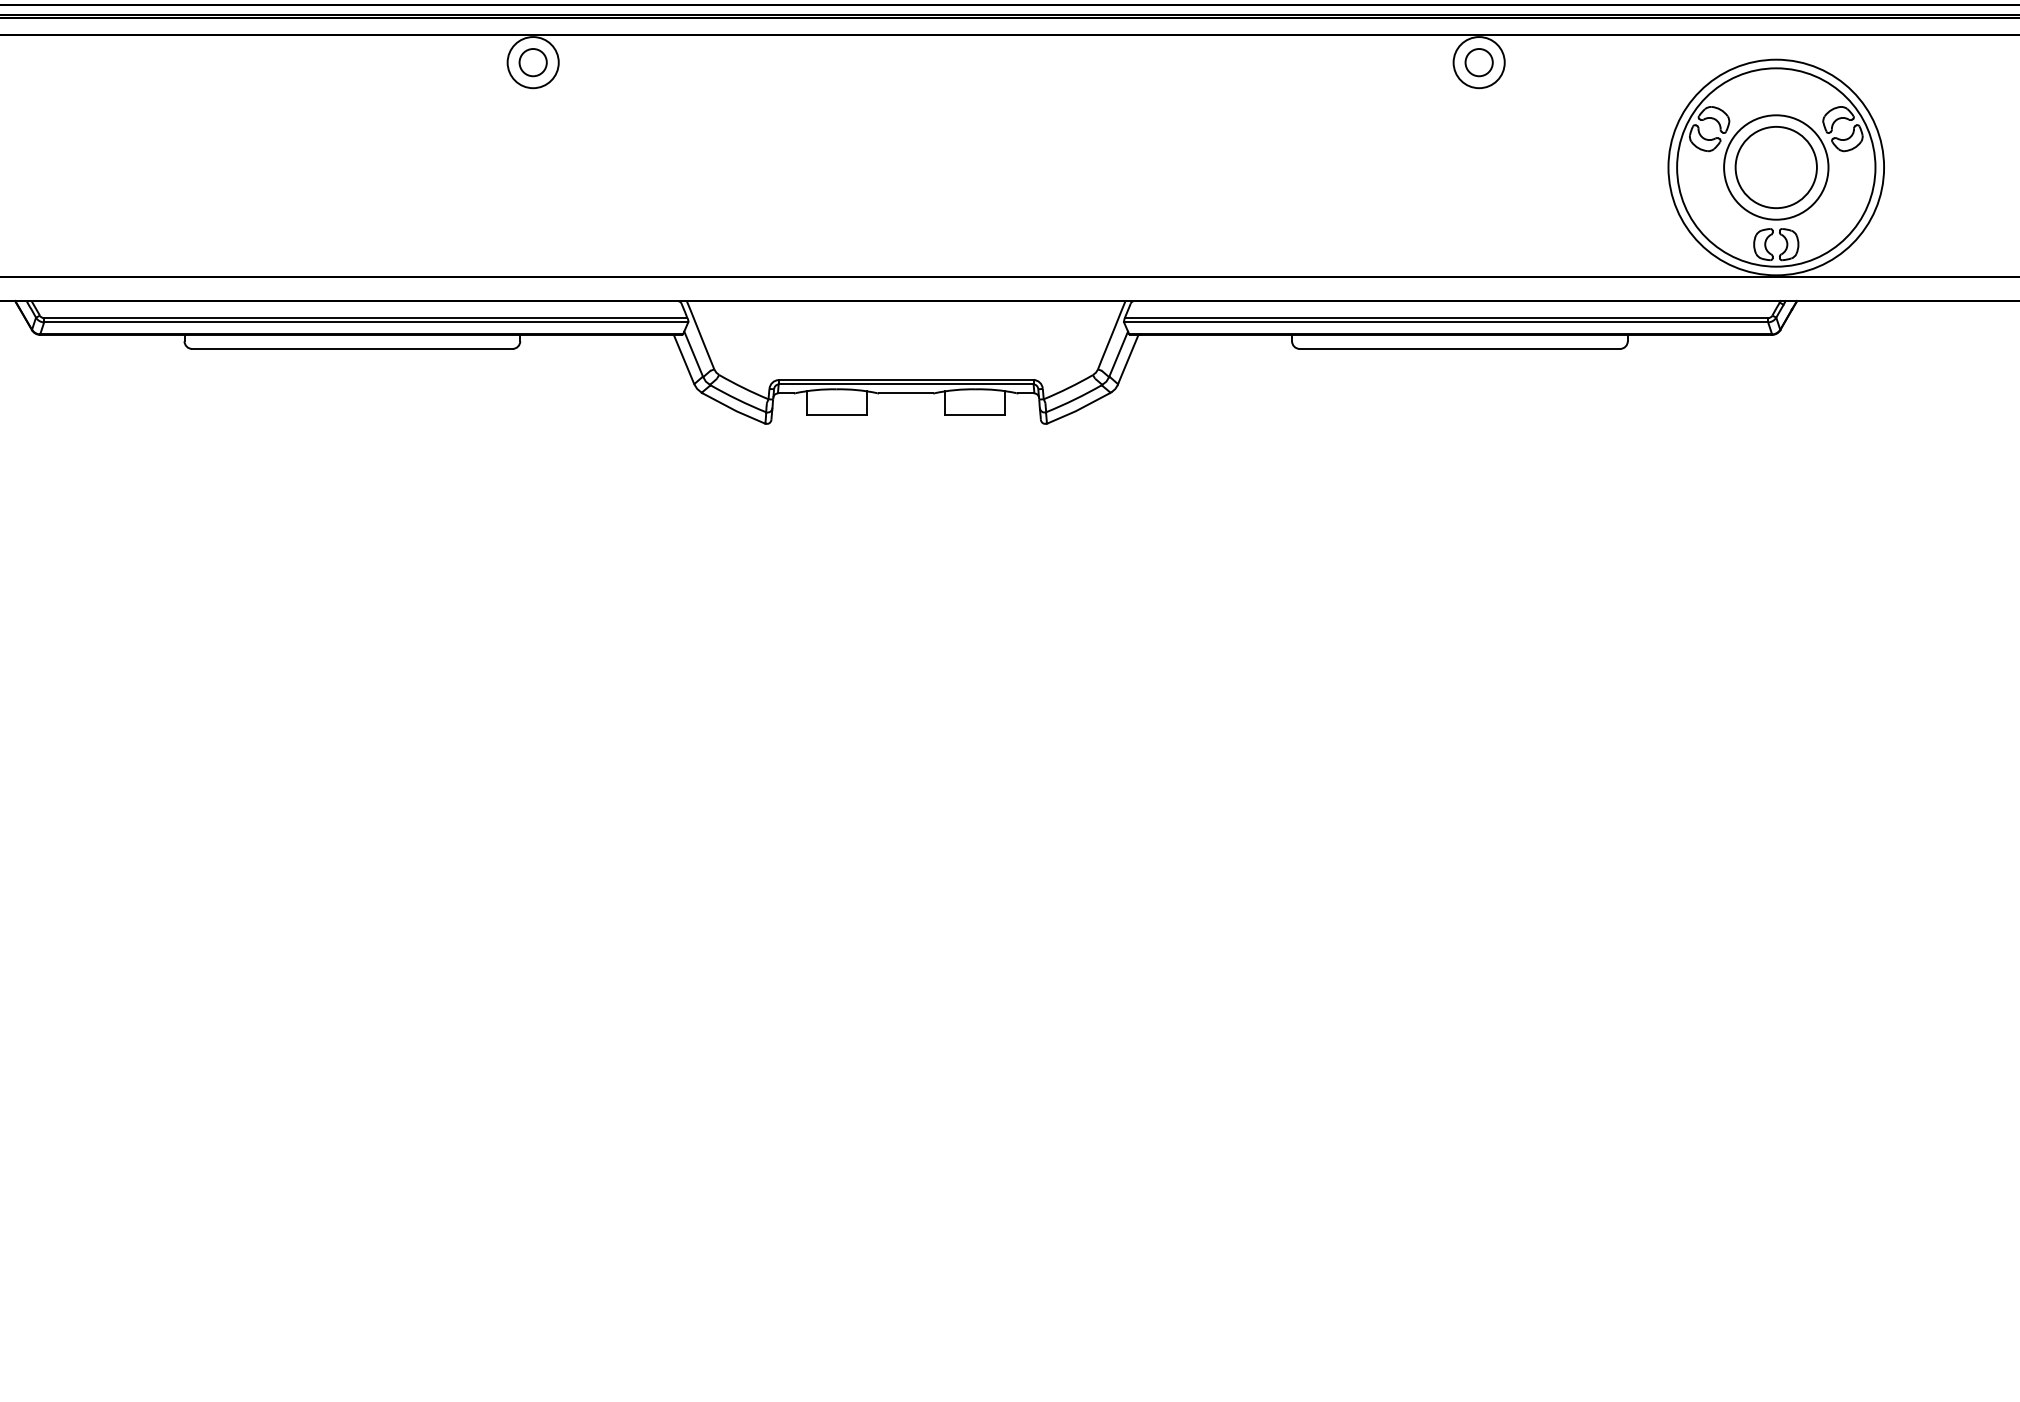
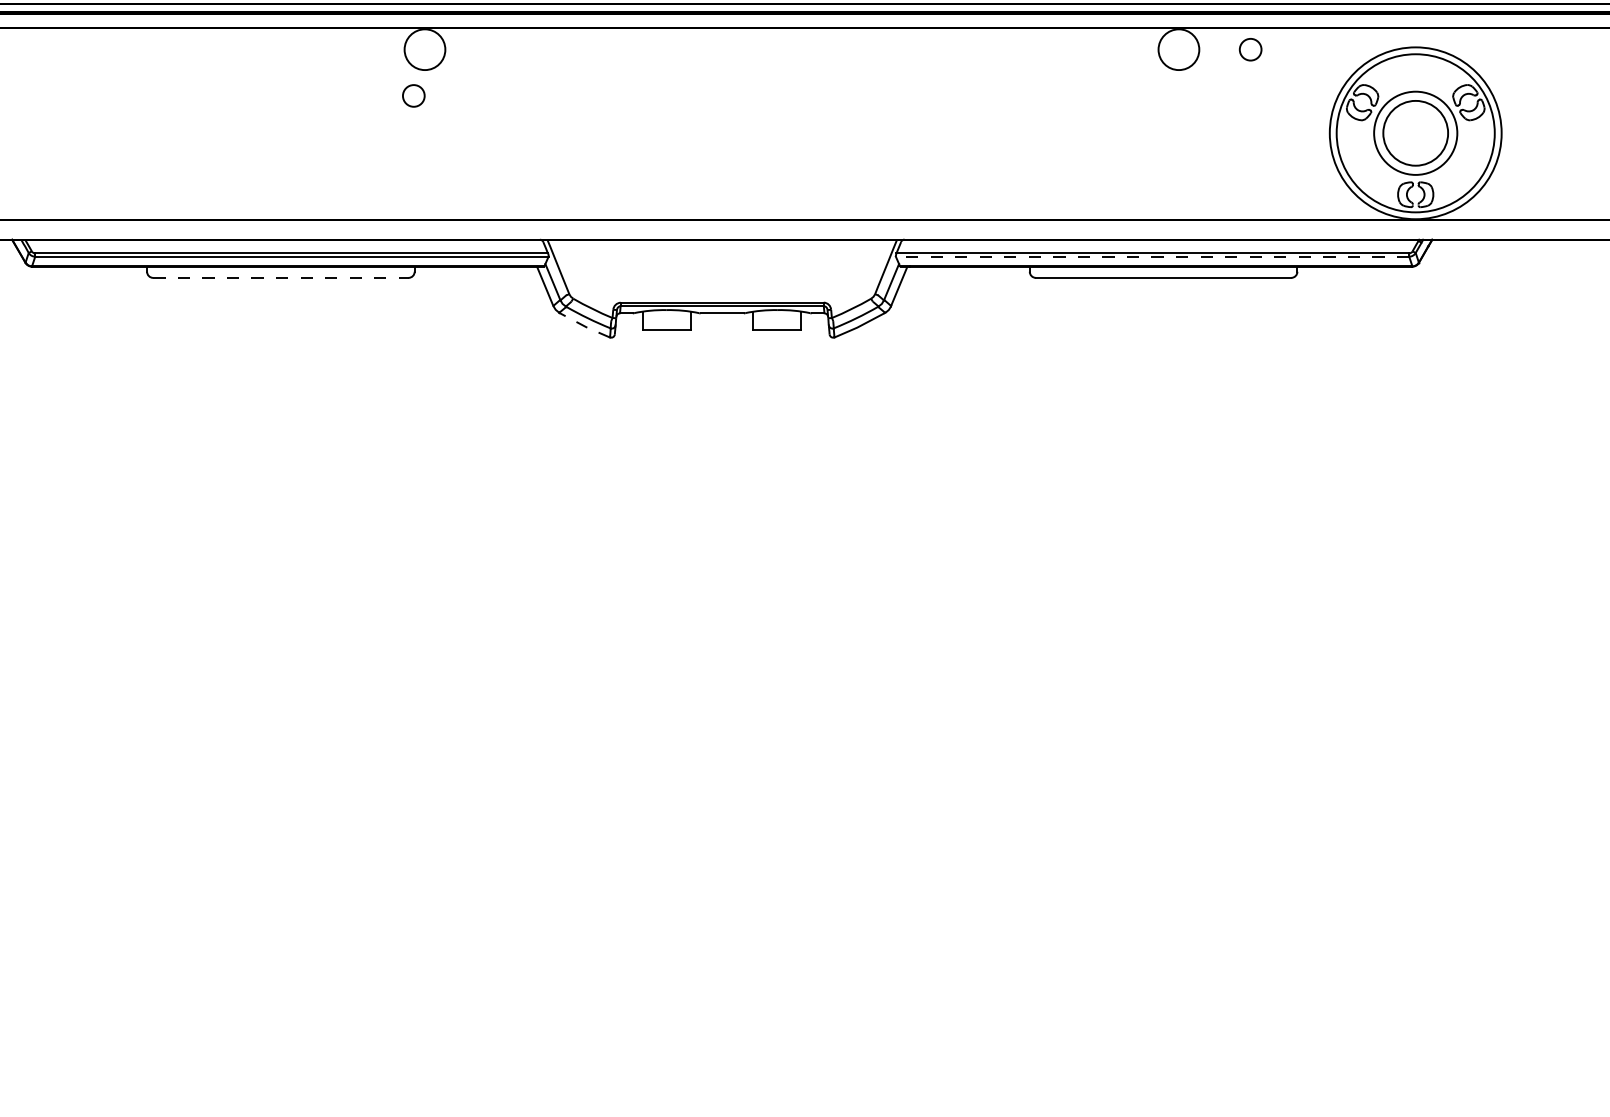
circle: (532, 62) -> (413, 95), moved
circle: (1478, 62) -> (1250, 49), moved
line: (1445, 322) -> (1152, 256), solid -> dashed
line: (352, 348) -> (280, 277), solid -> dashed
line: (733, 409) -> (584, 326), solid -> dashed

